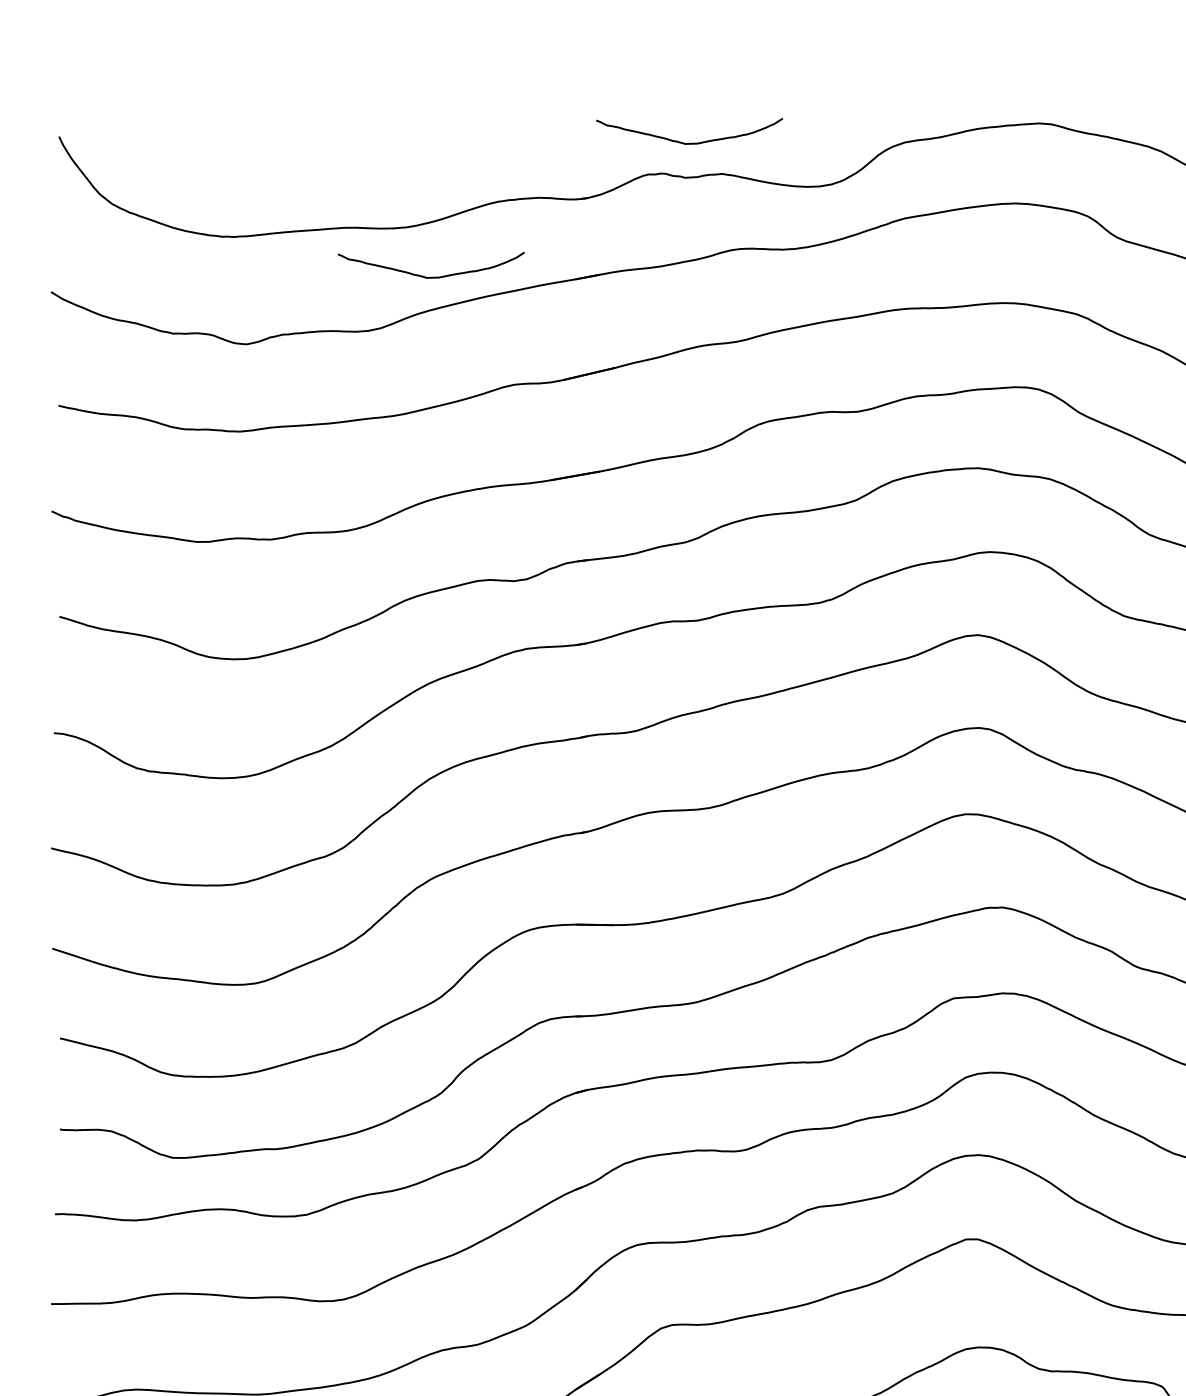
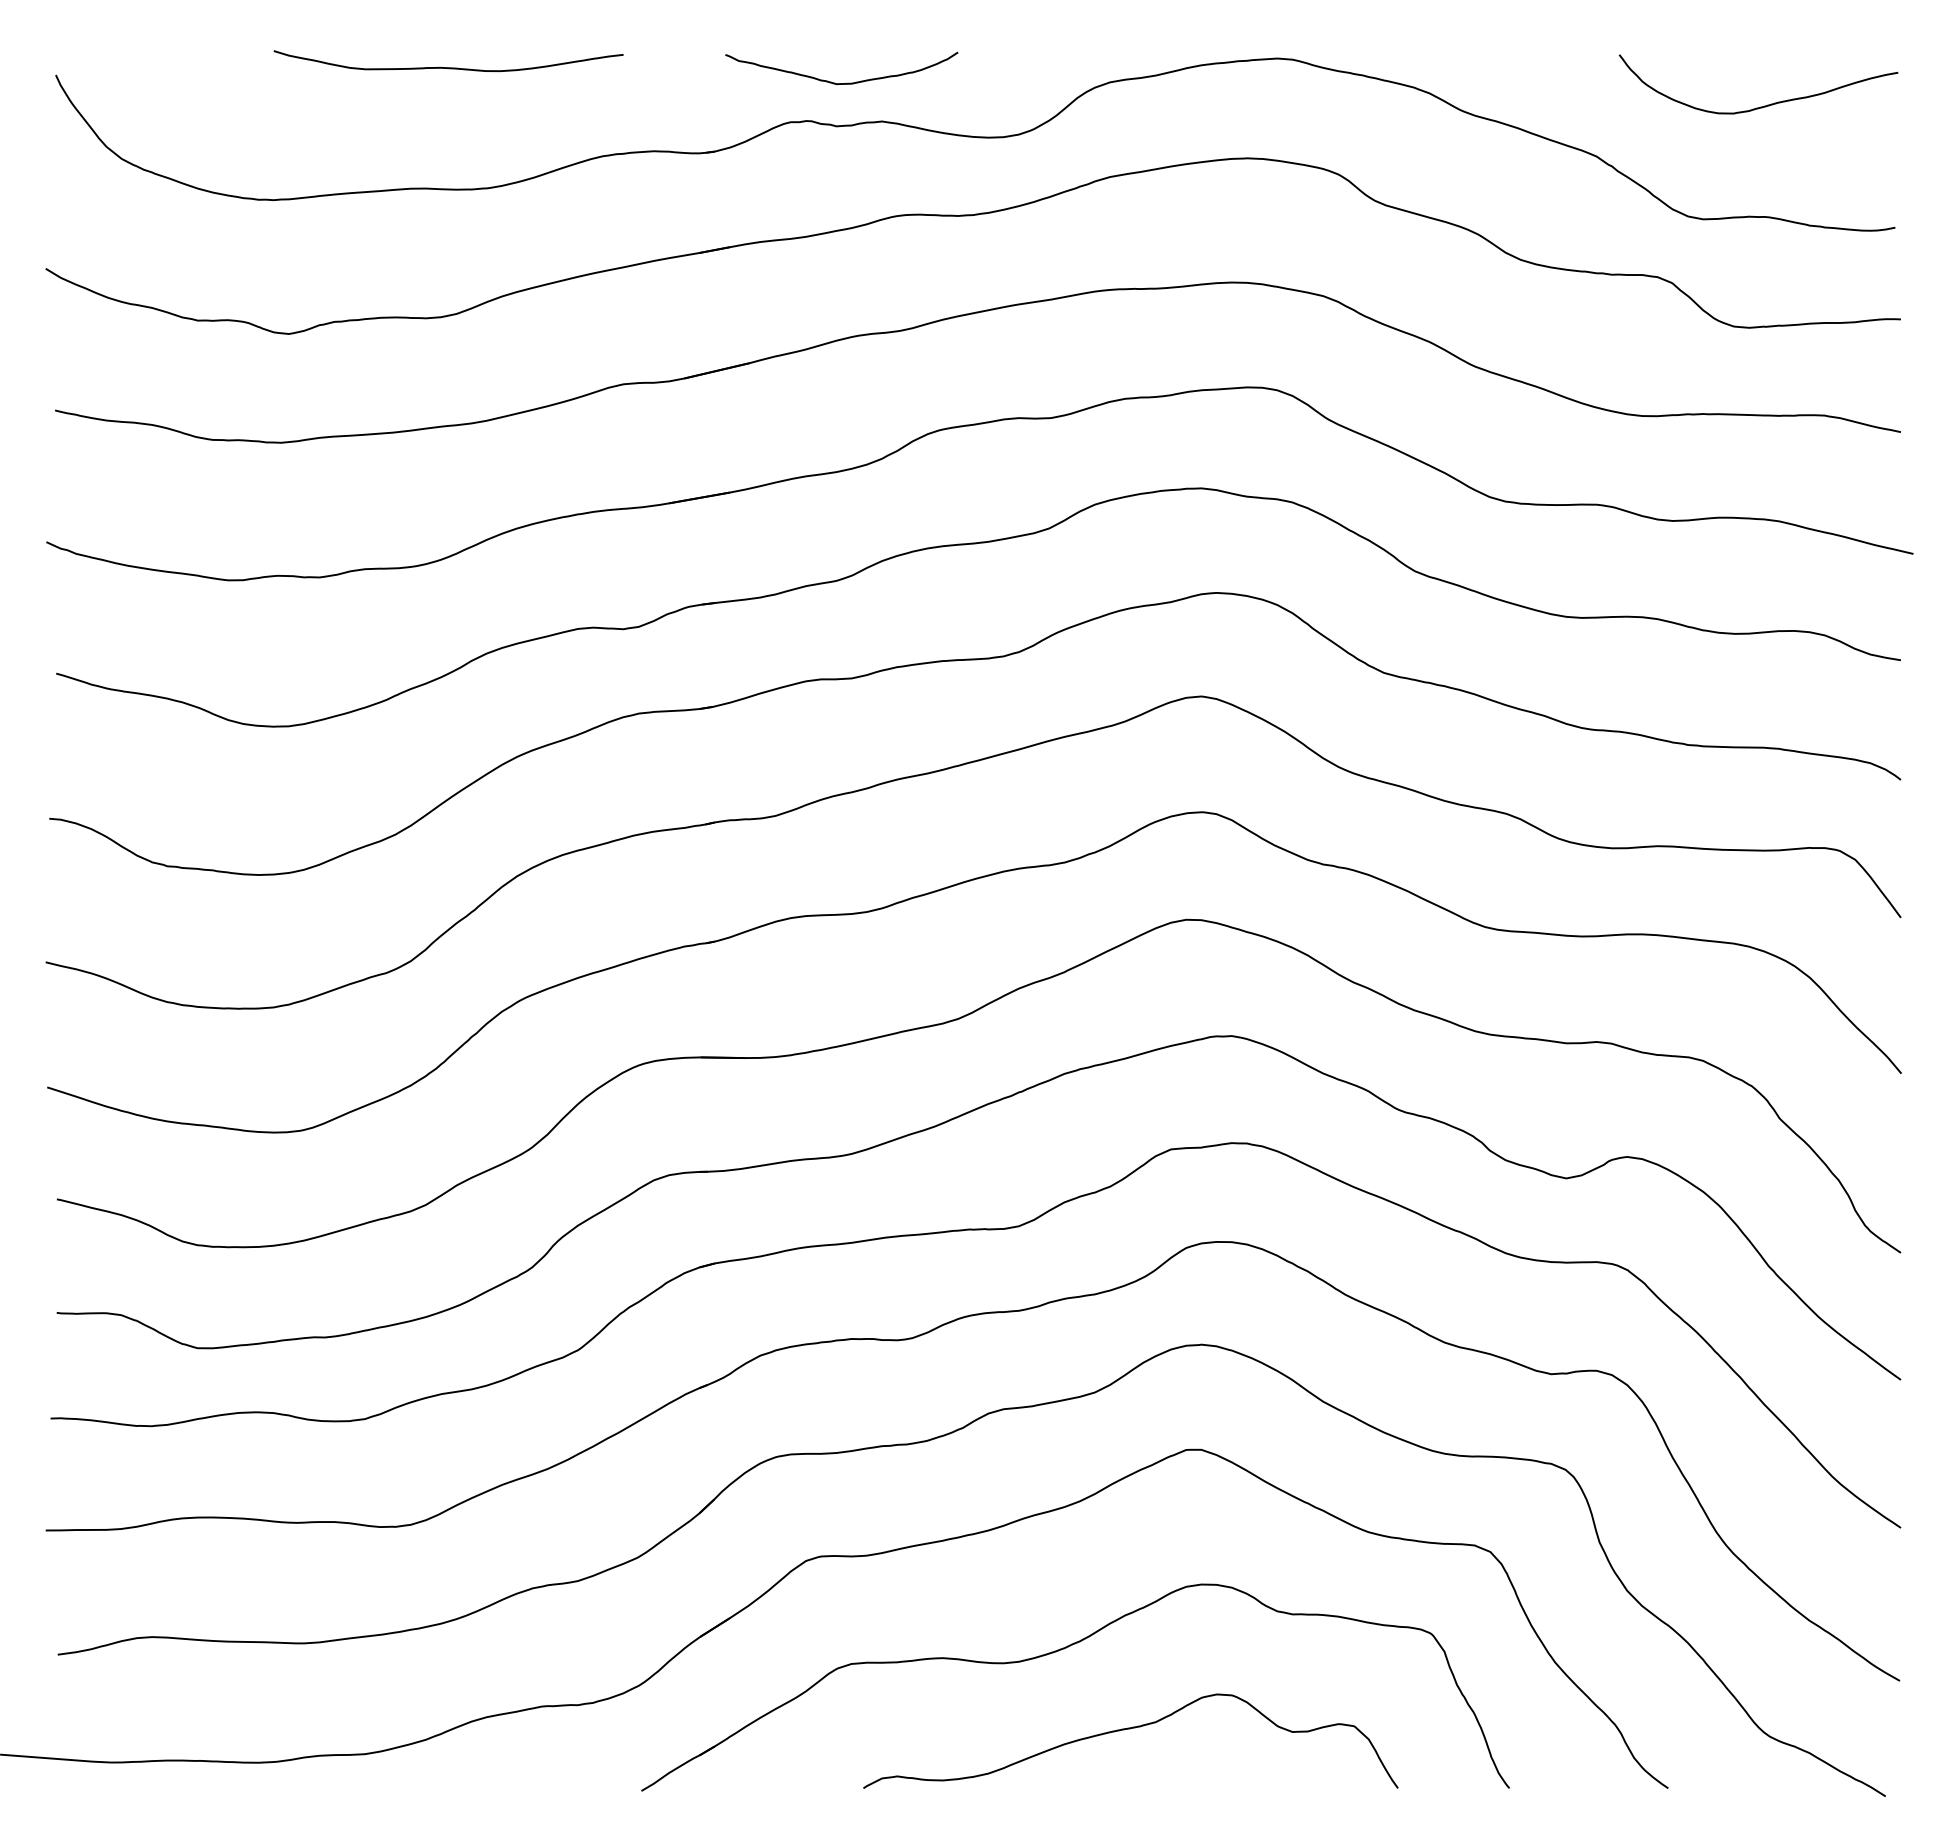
curve: (374, 130) -> (448, 67), added
curve: (431, 277) -> (519, 250), removed

